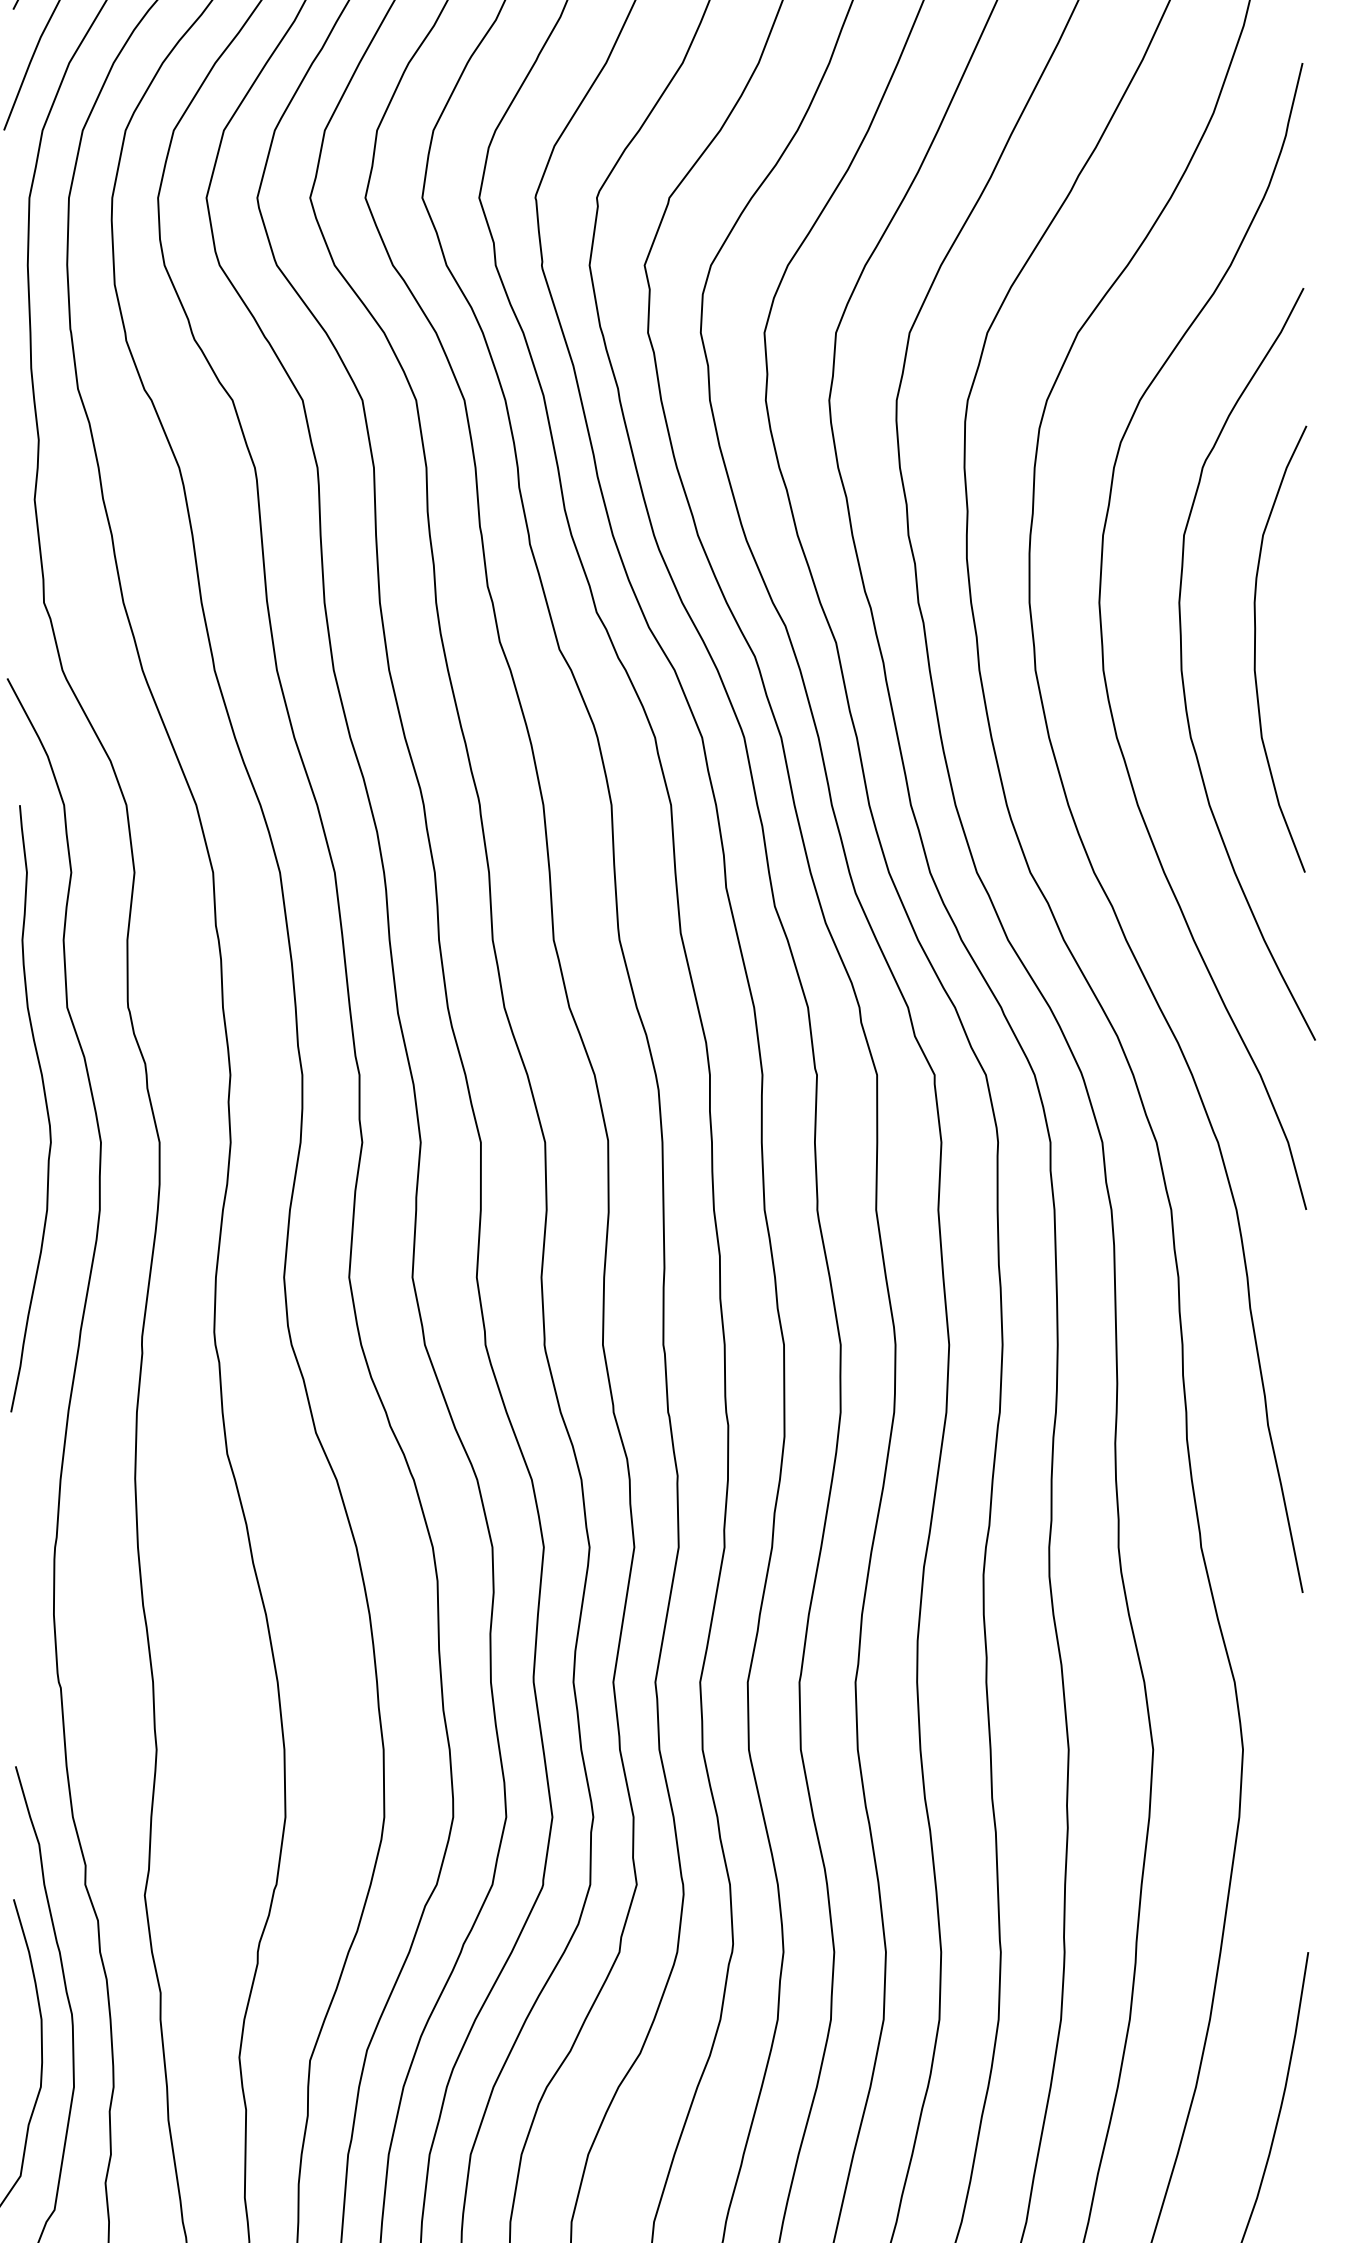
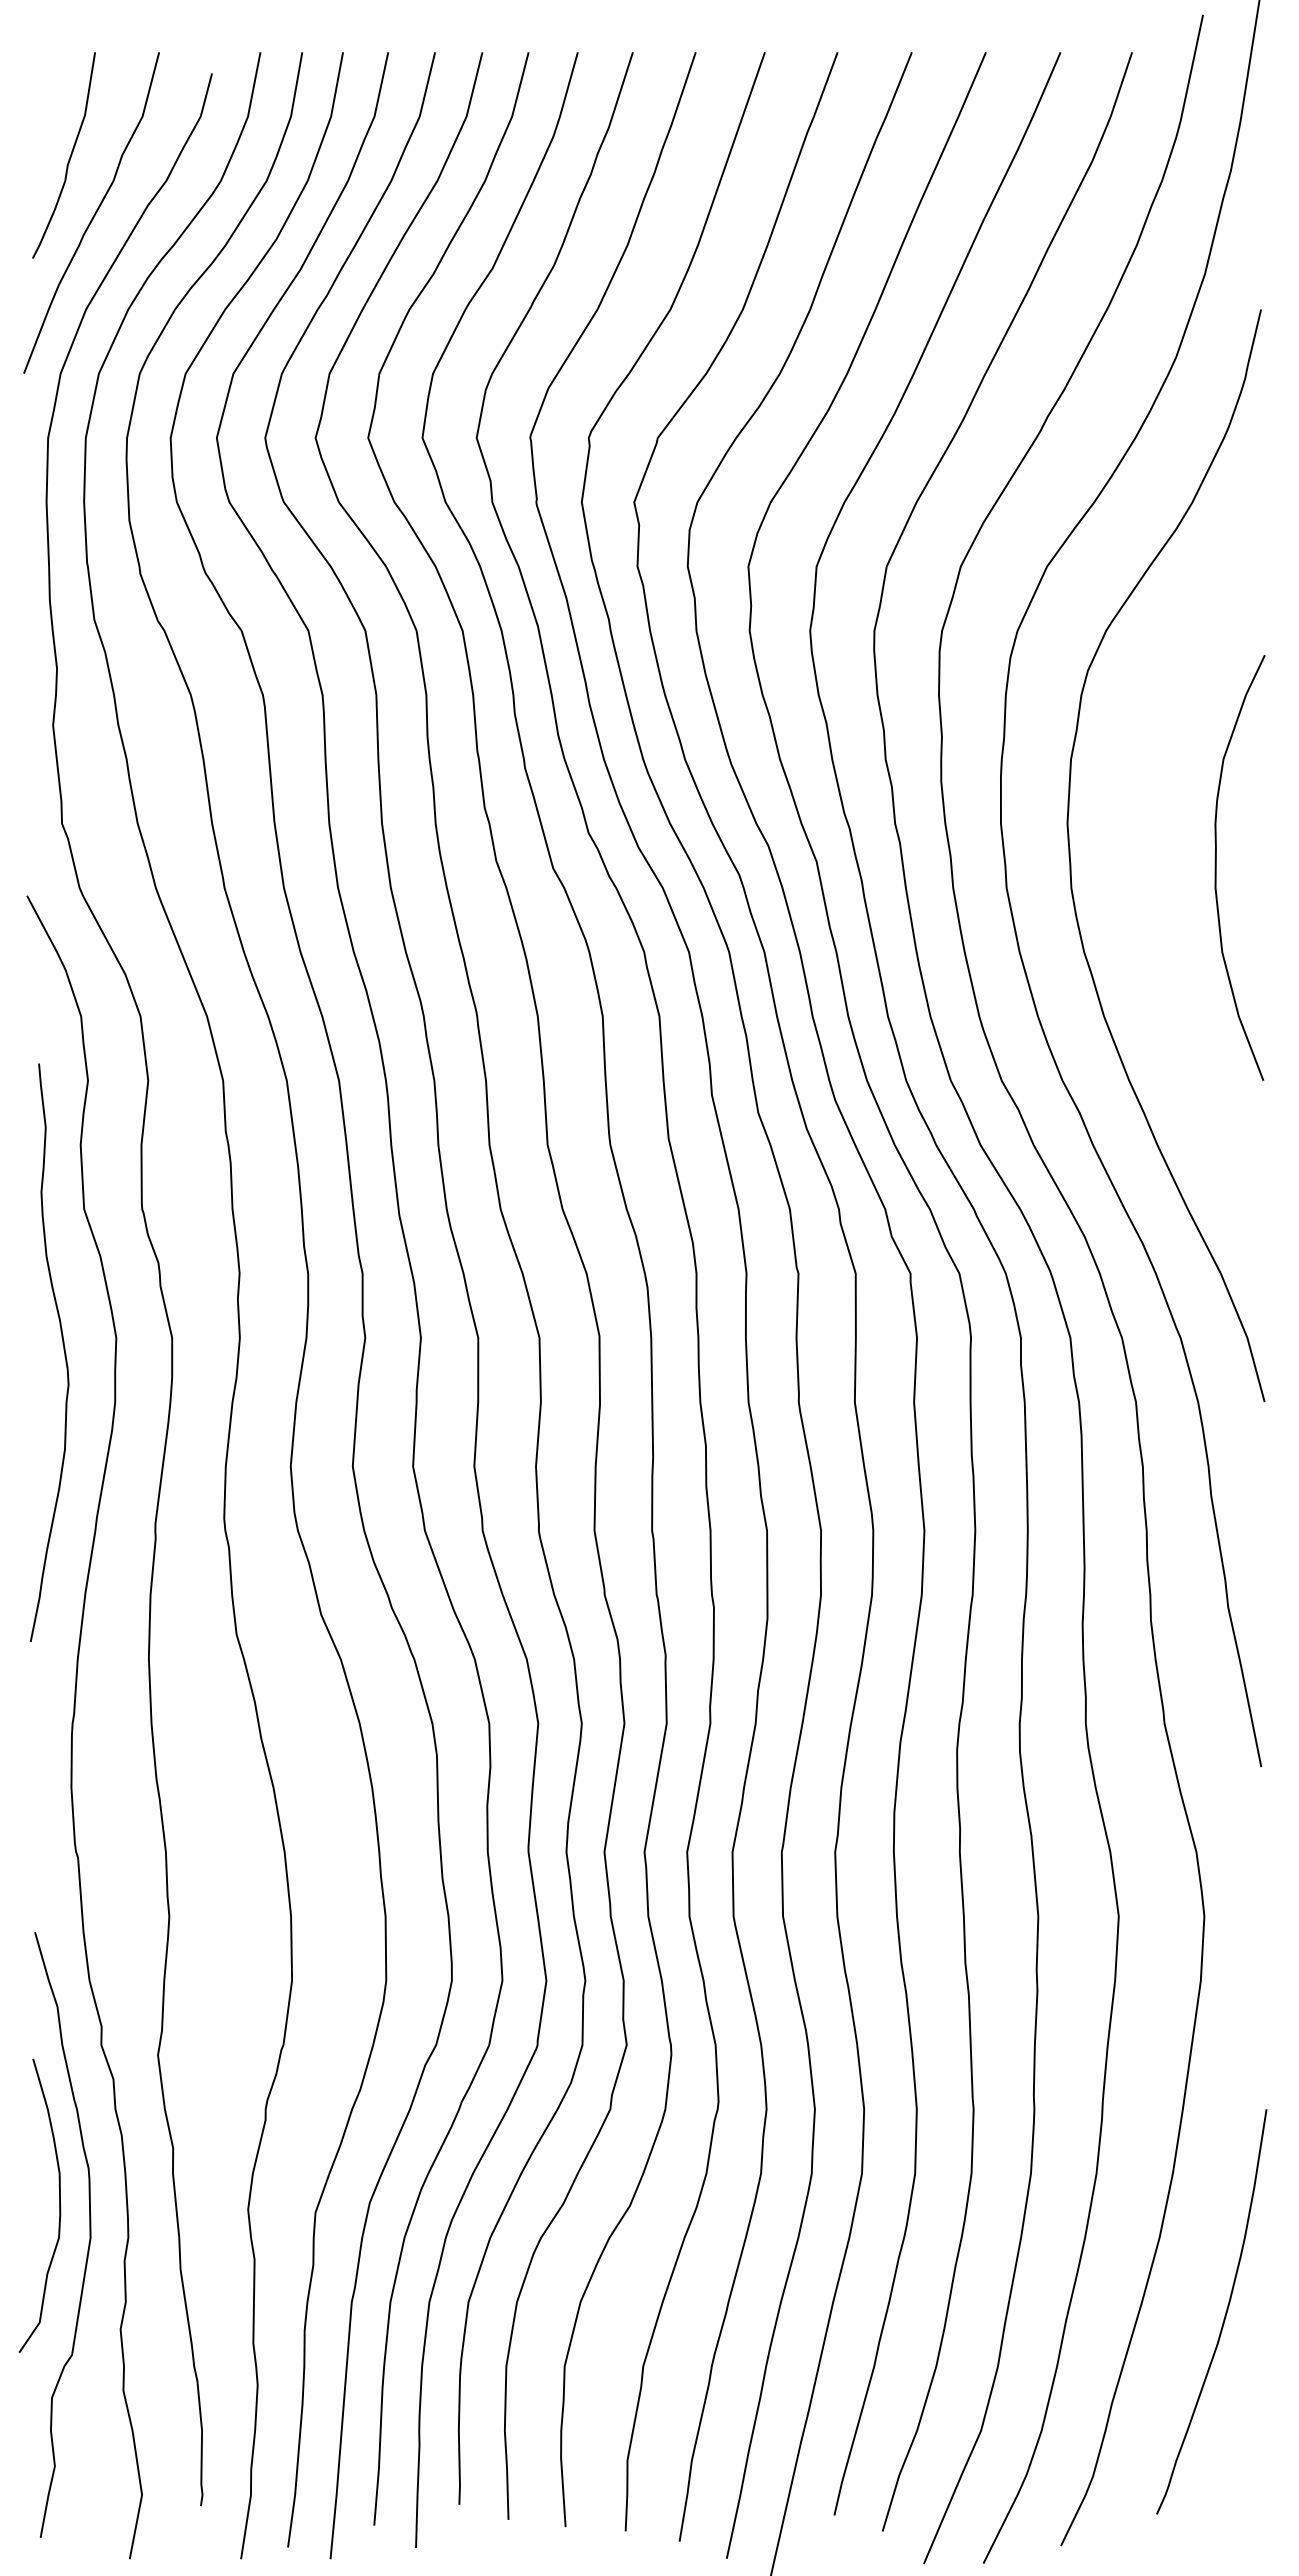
curve: (1183, 673) -> (1147, 891), removed
curve: (45, 1106) -> (63, 1350), moved

